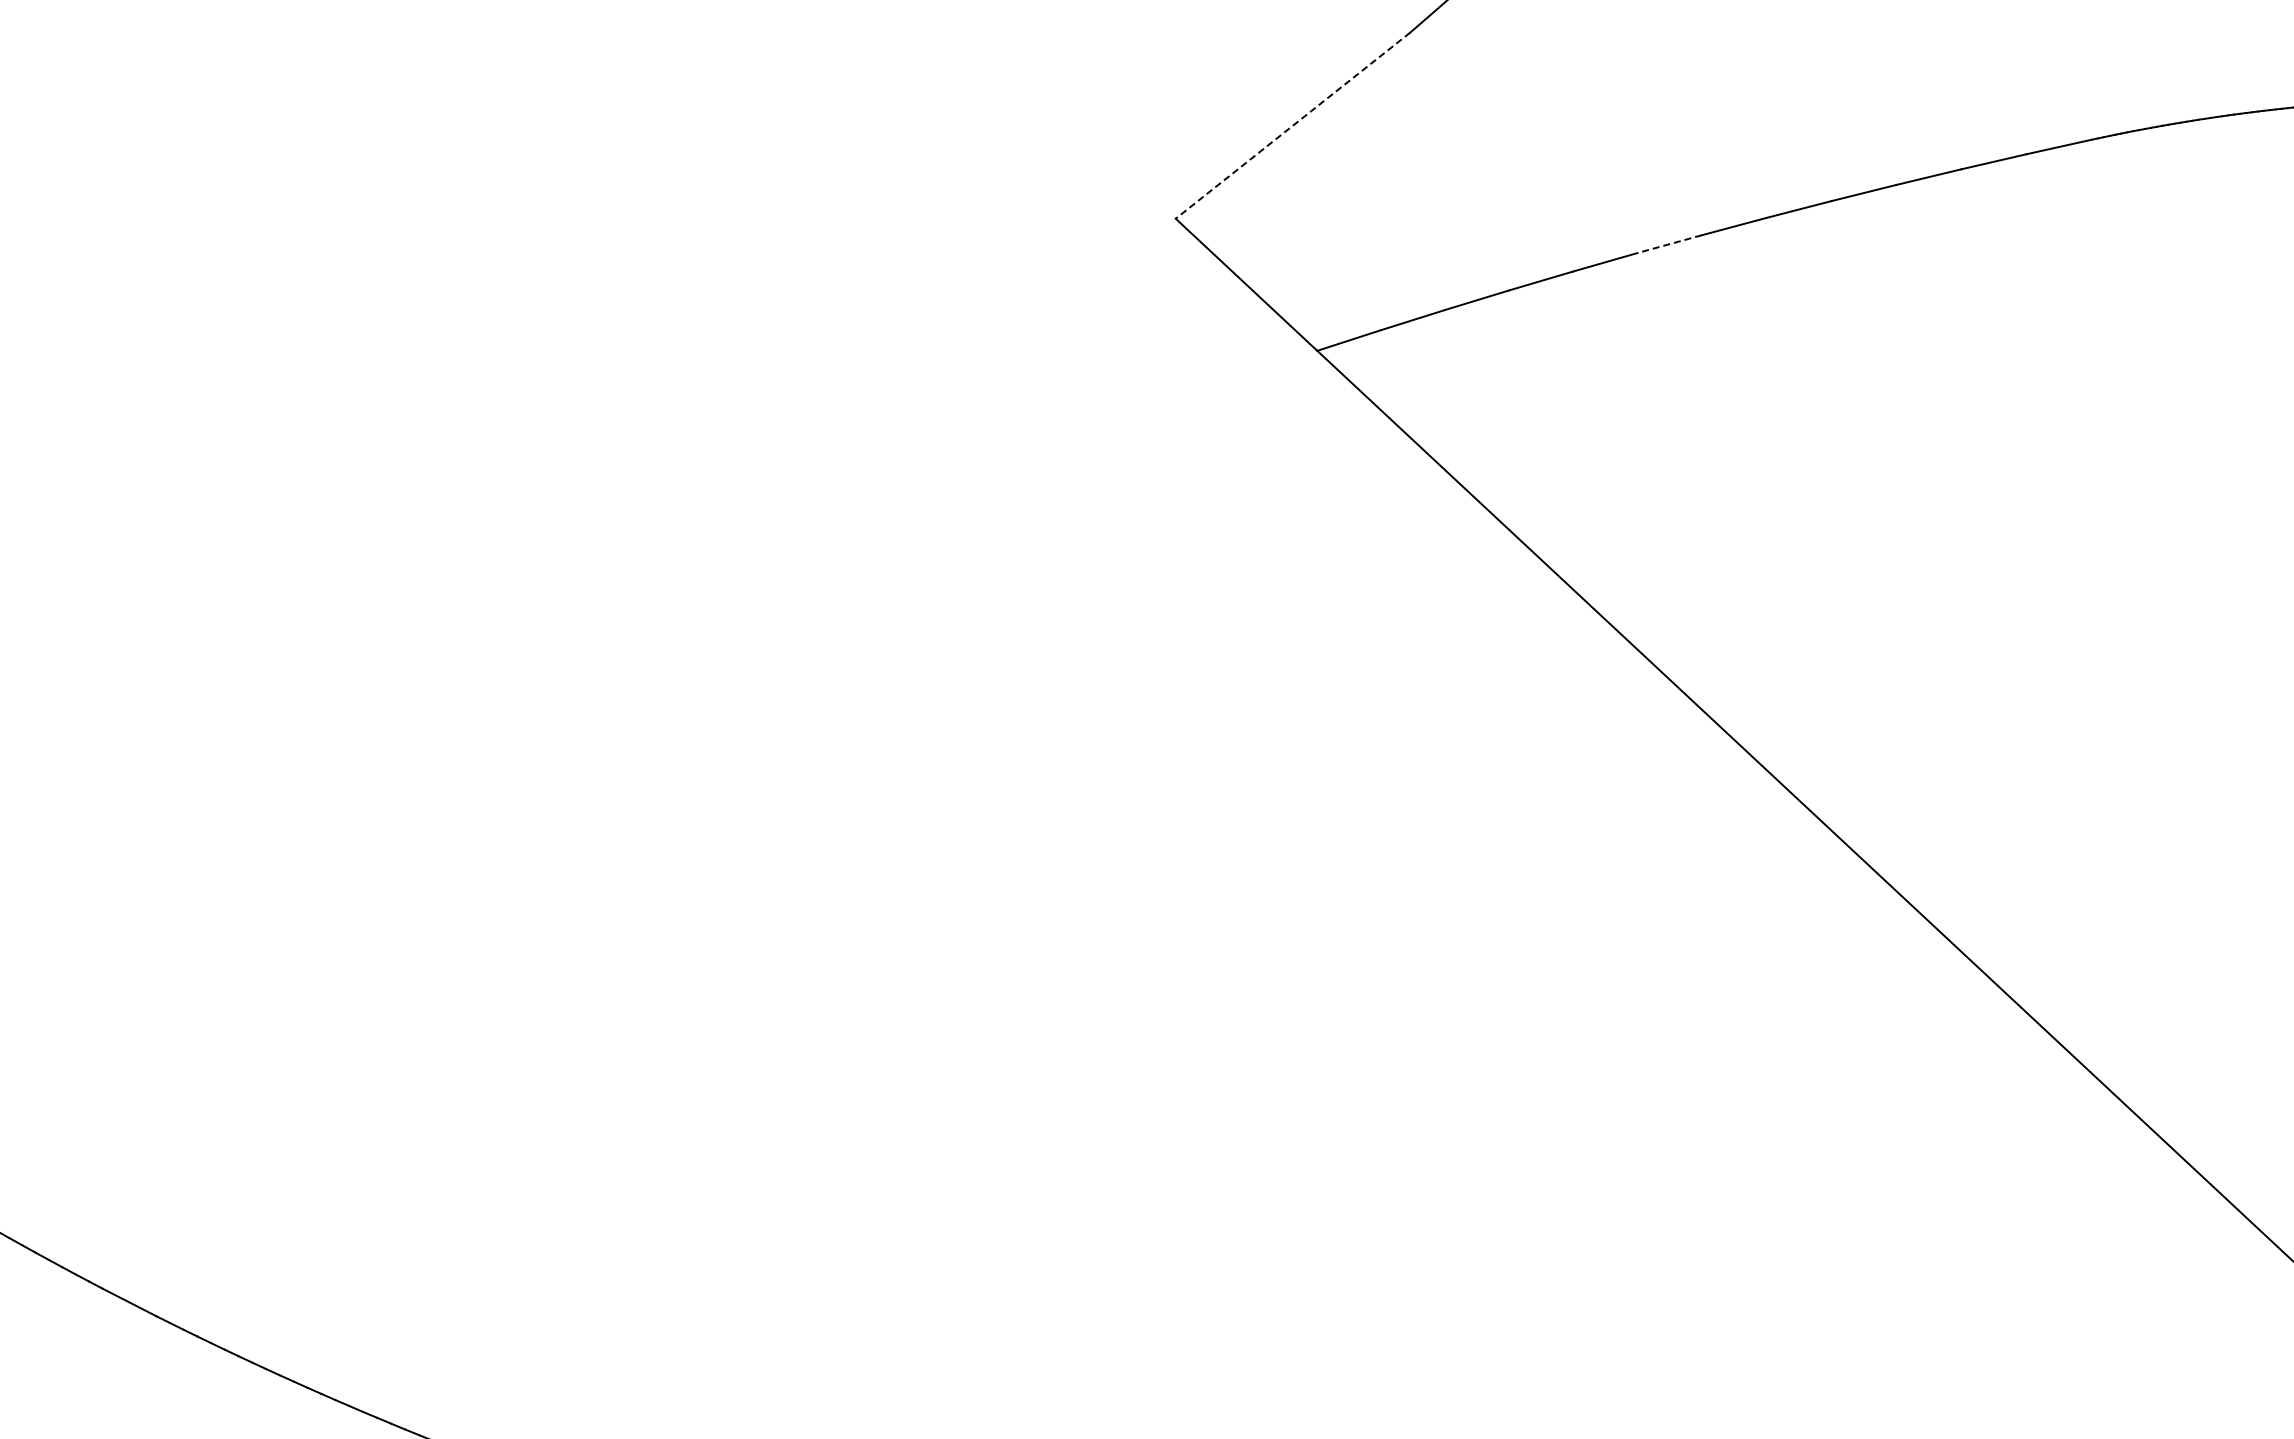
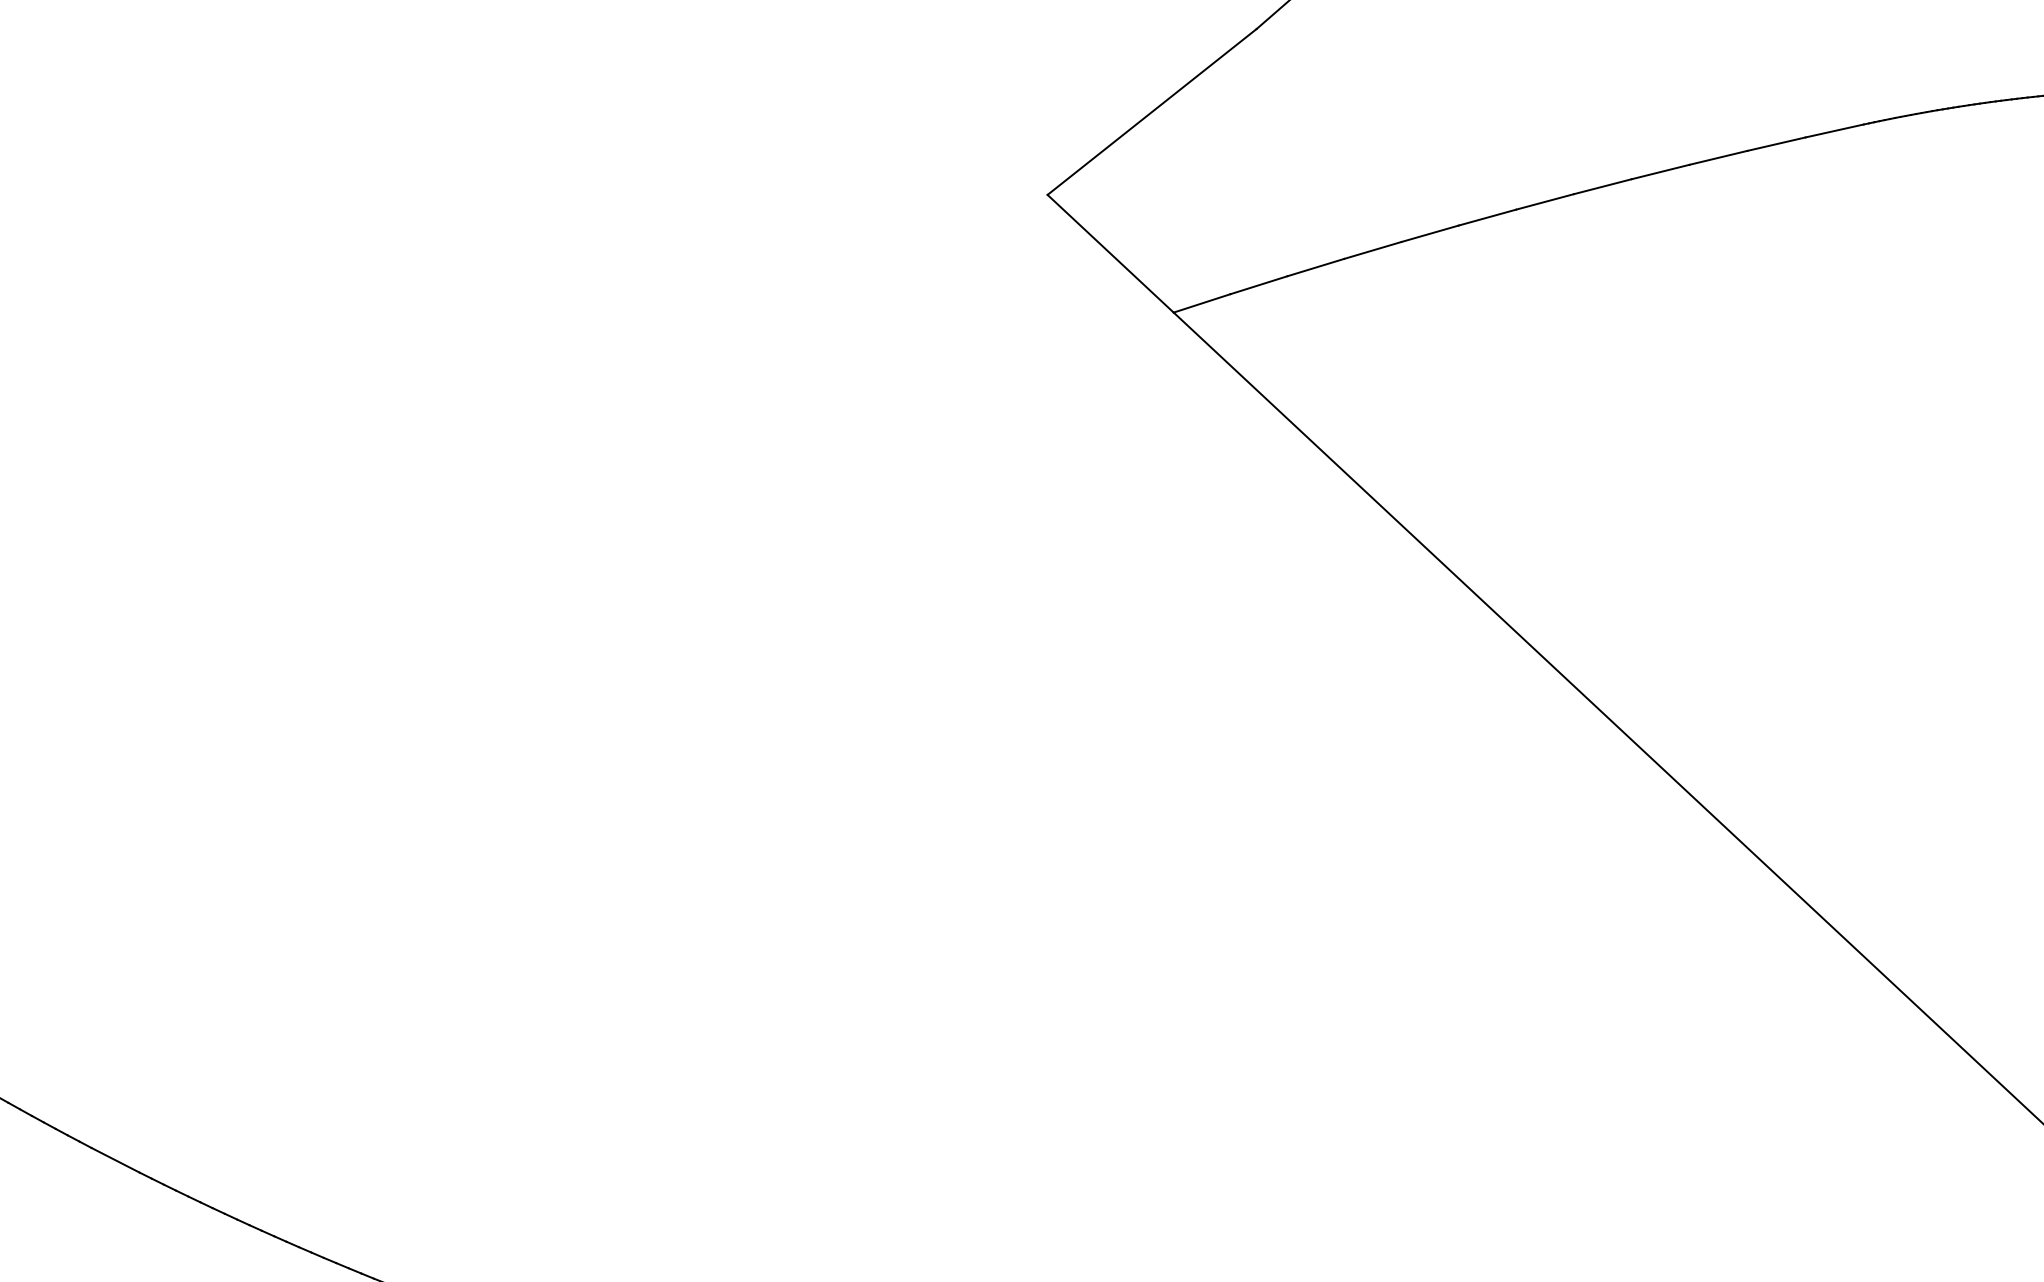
line: (1293, 125) -> (1152, 111), dashed -> solid
line: (1669, 244) -> (1487, 217), dashed -> solid

